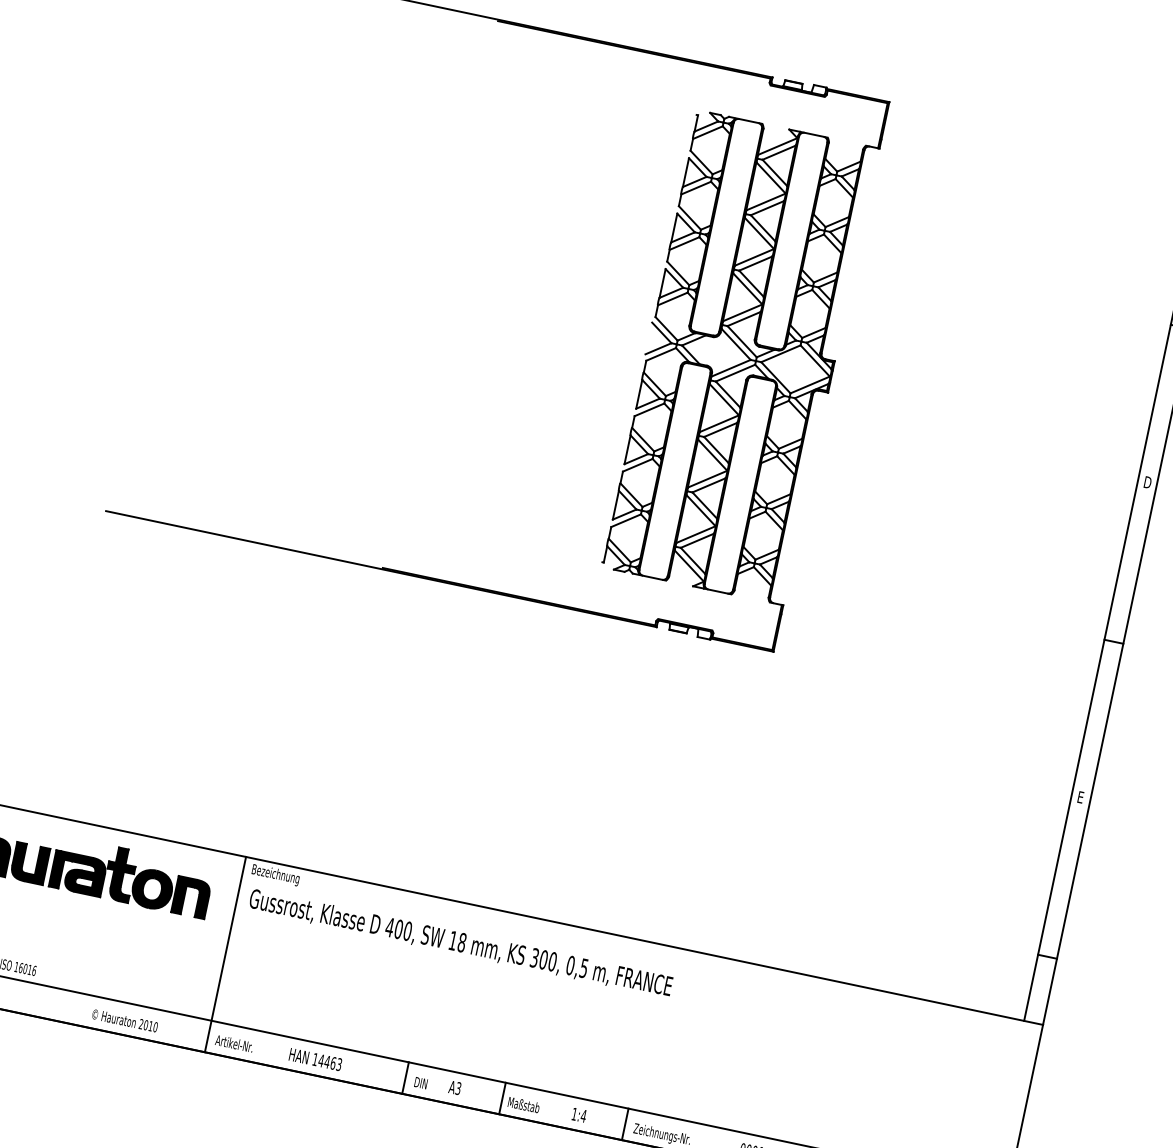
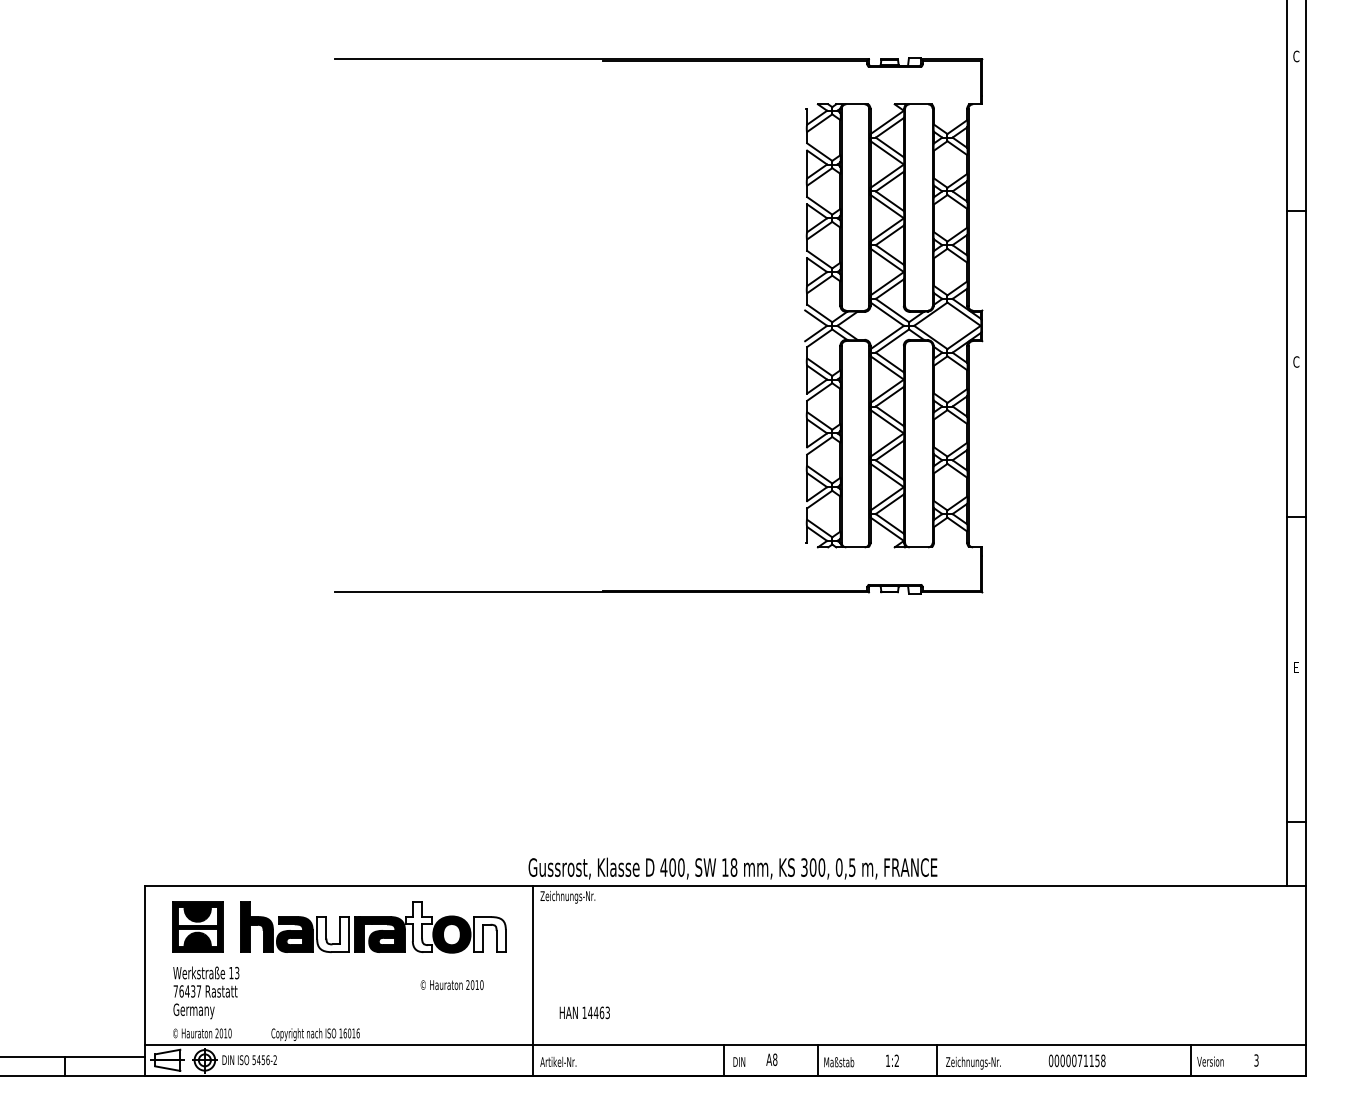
text: (1147, 481) -> (1296, 361), D -> C
fill: (30, 863) -> (333, 934), removed
fill: (119, 874) -> (418, 927), removed
text: (279, 876) -> (567, 897), Bezeichnung -> Zeichnungs-Nr.
fill: (191, 897) -> (489, 934), removed
text: (460, 943) -> (732, 868), moved
text: (124, 1020) -> (451, 984), moved
text: (315, 1059) -> (584, 1012), moved
text: (458, 1088) -> (775, 1059), A3 -> A8
text: (583, 1115) -> (896, 1060), 1:4 -> 1:2

